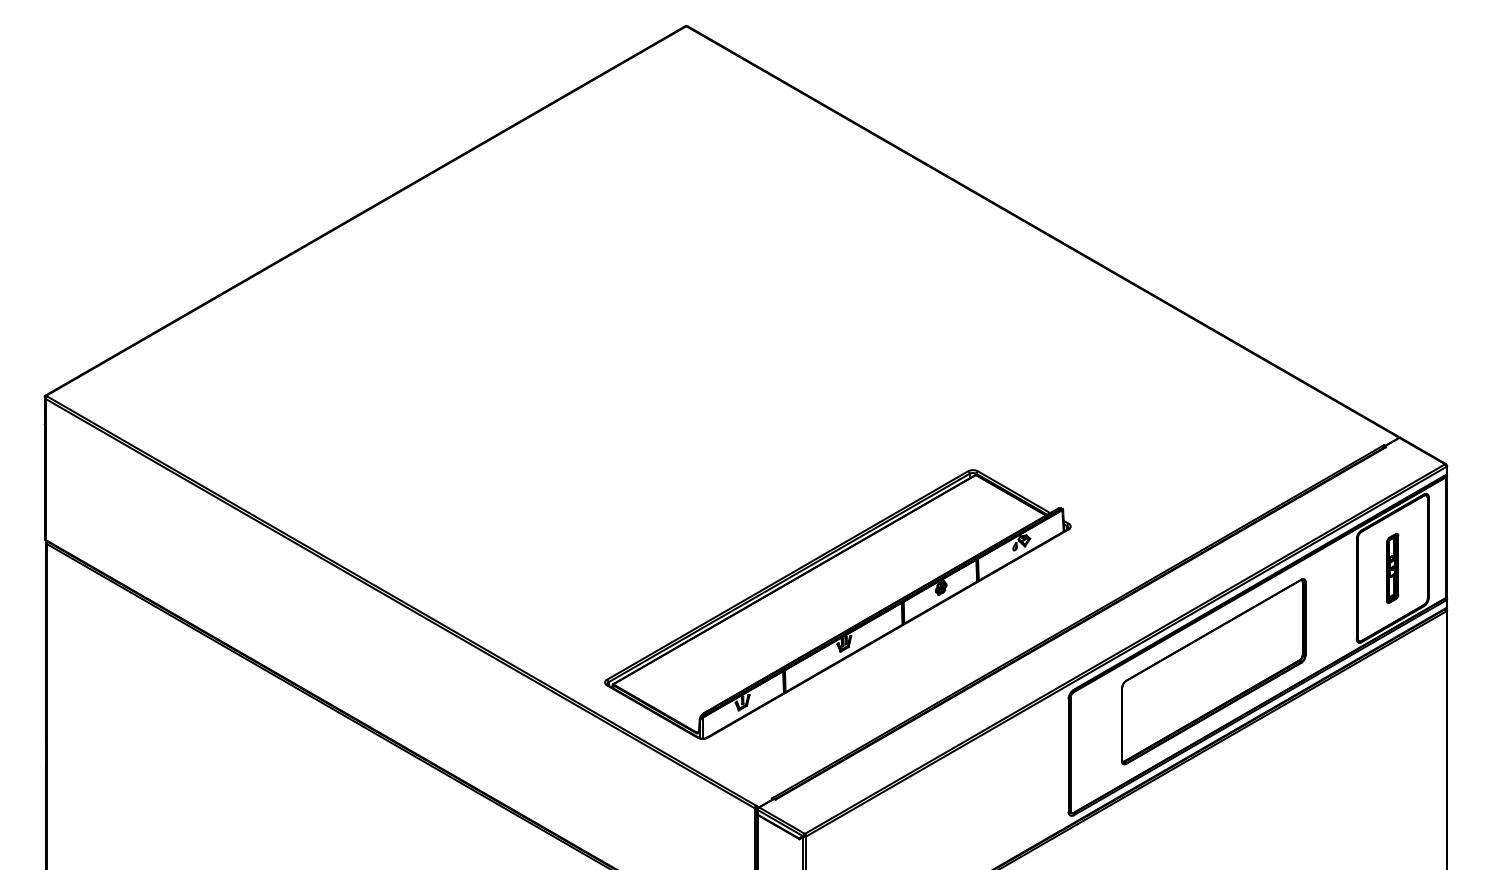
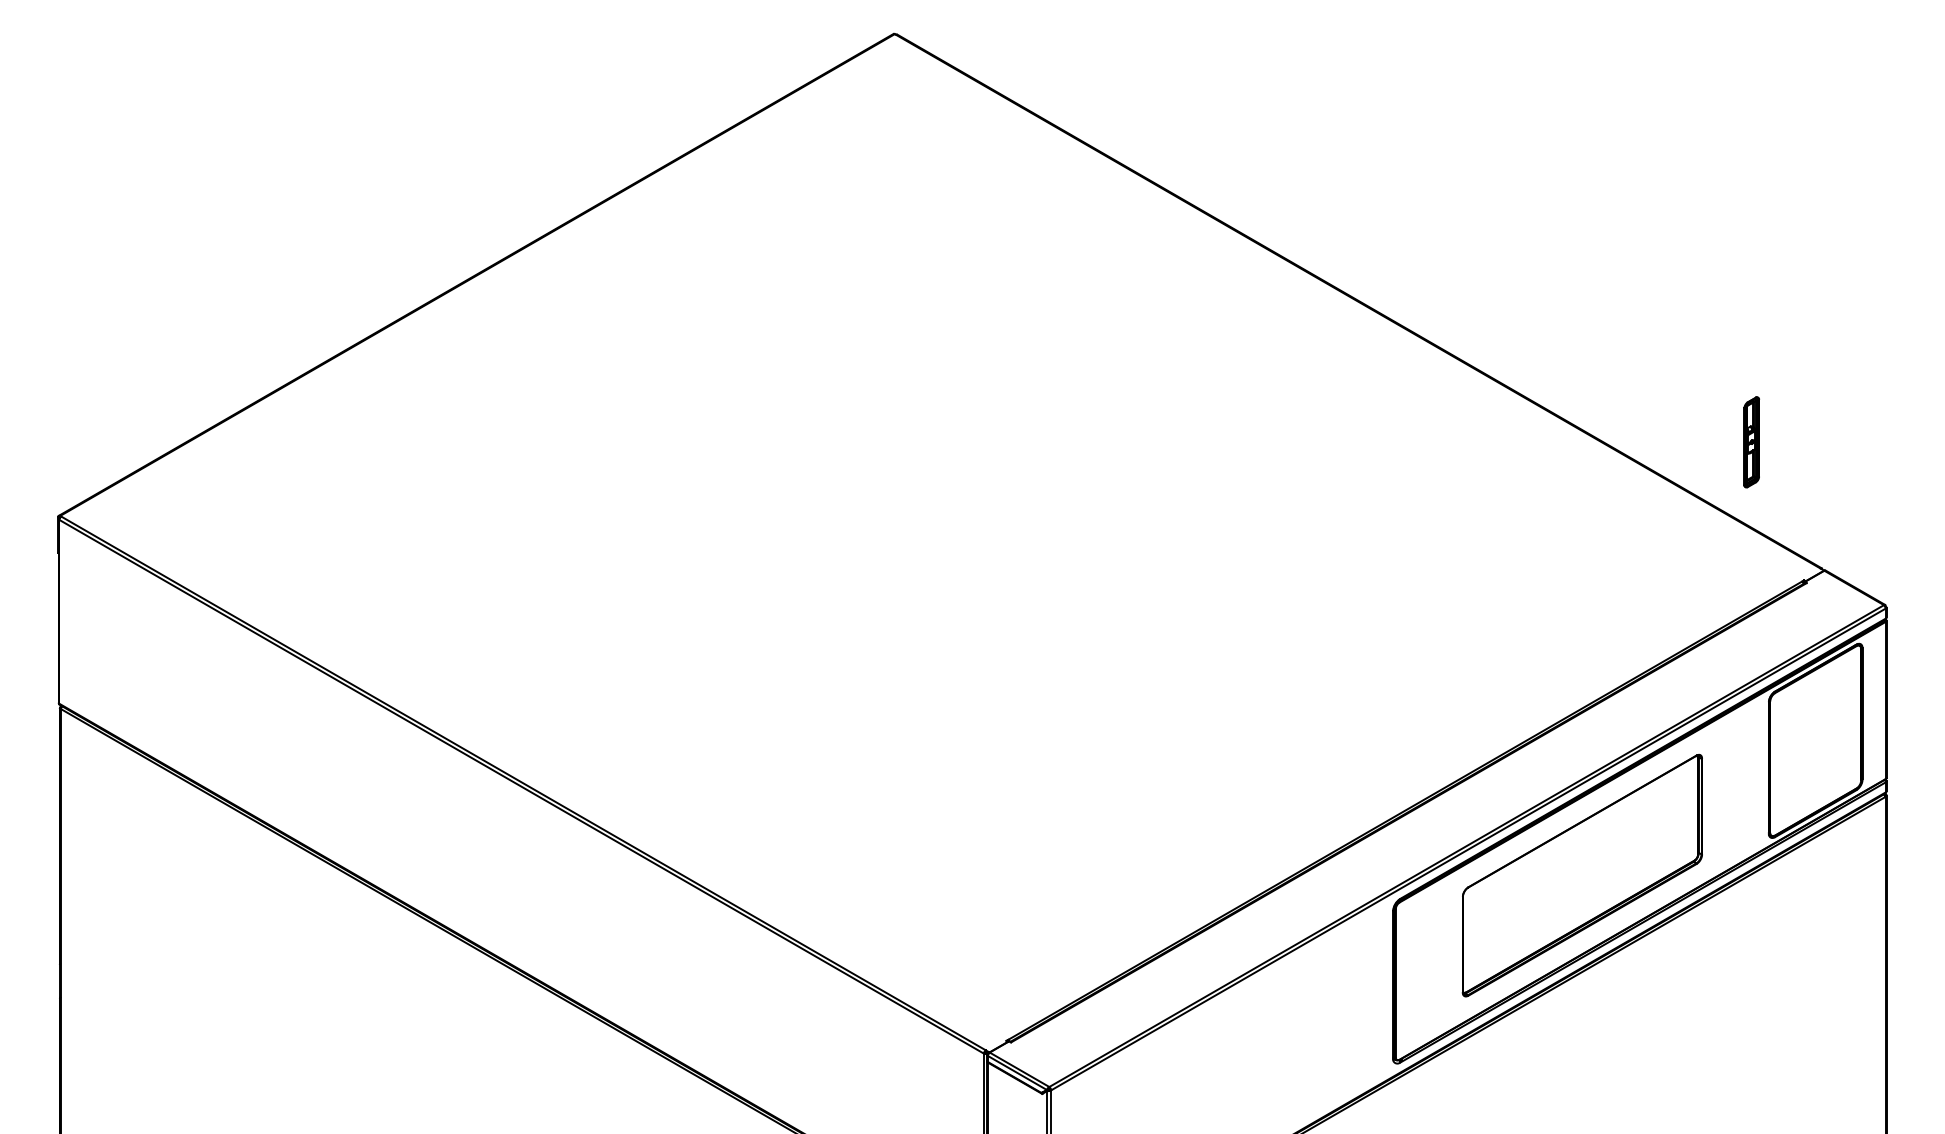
part: (1392, 567) -> (1751, 441), moved
part: (837, 604) -> (1091, 787), removed

